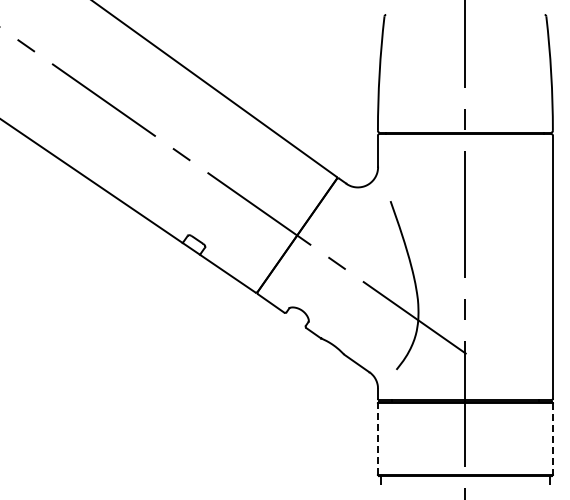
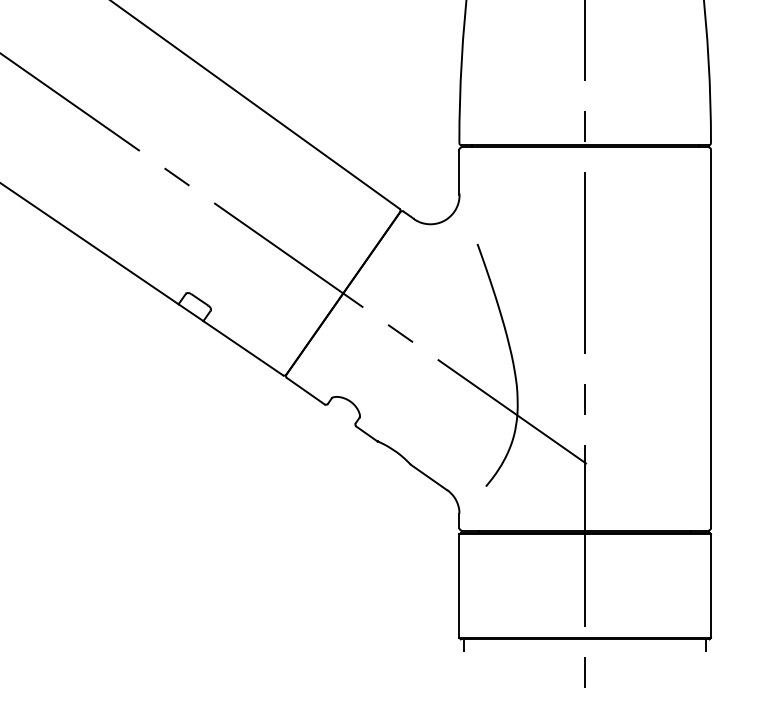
line: (377, 439) -> (458, 586), dashed -> solid
line: (552, 439) -> (710, 586), dashed -> solid

